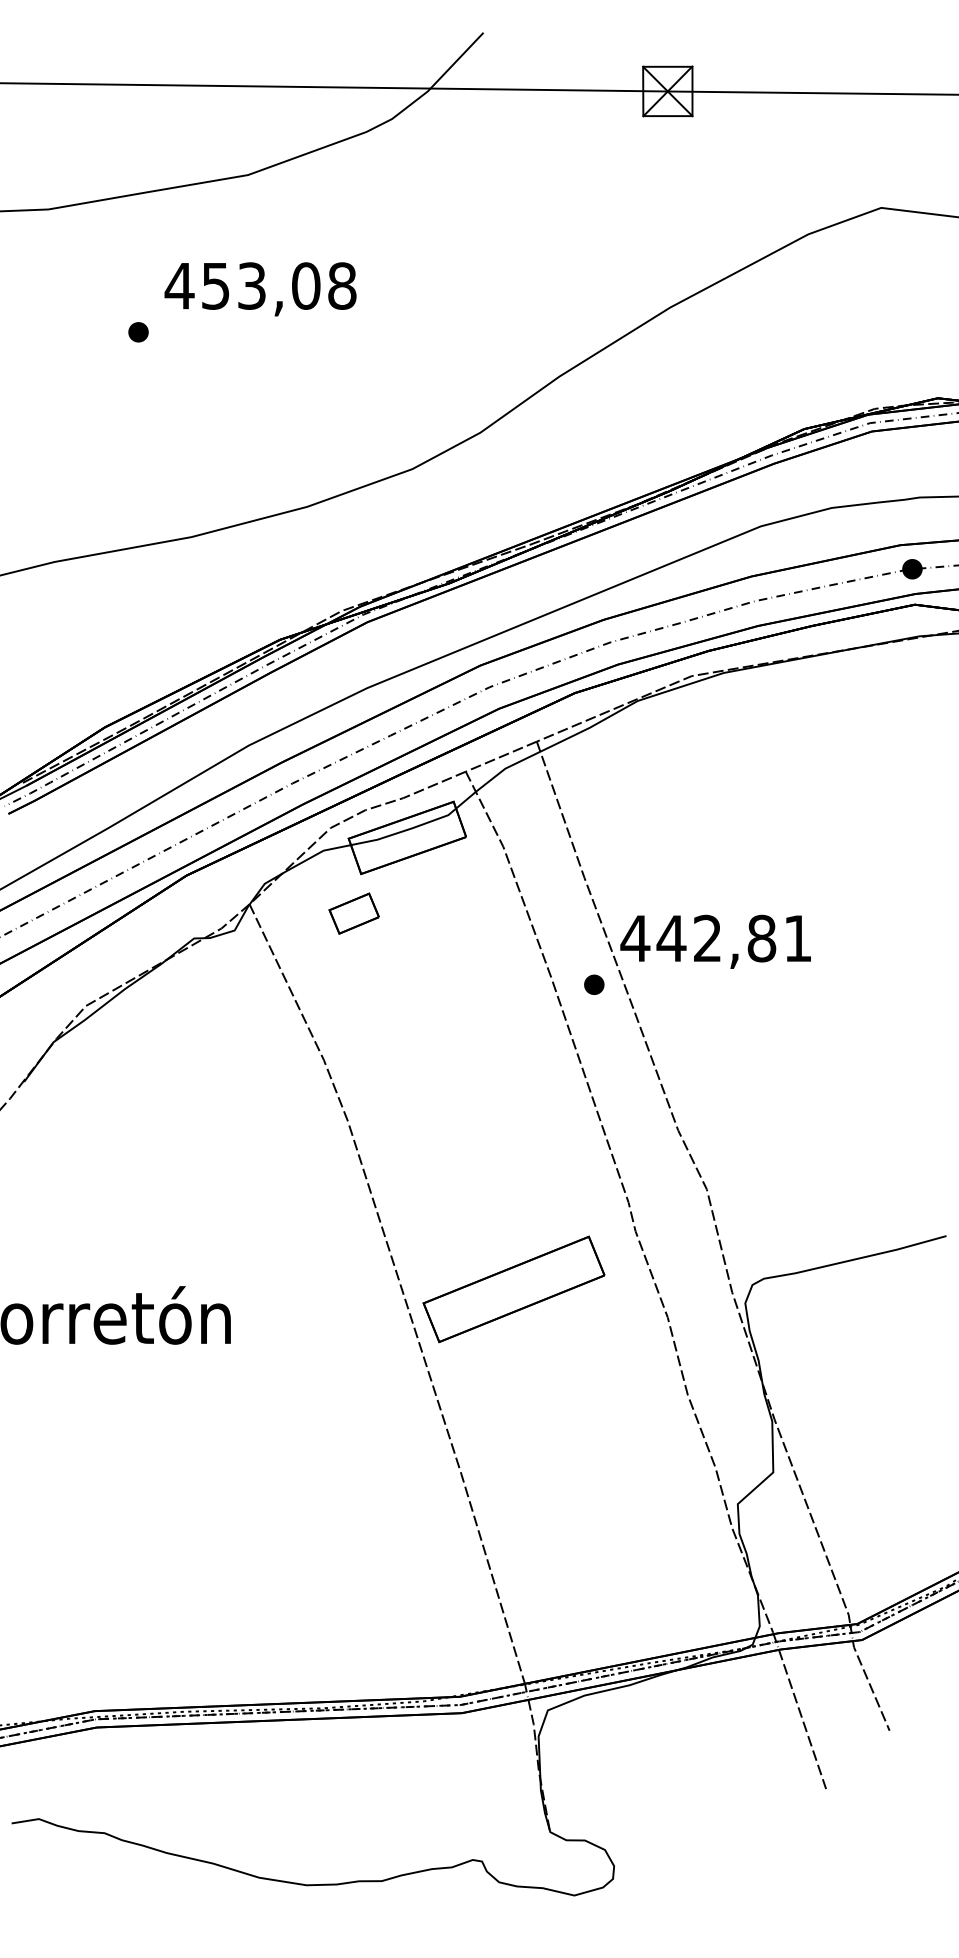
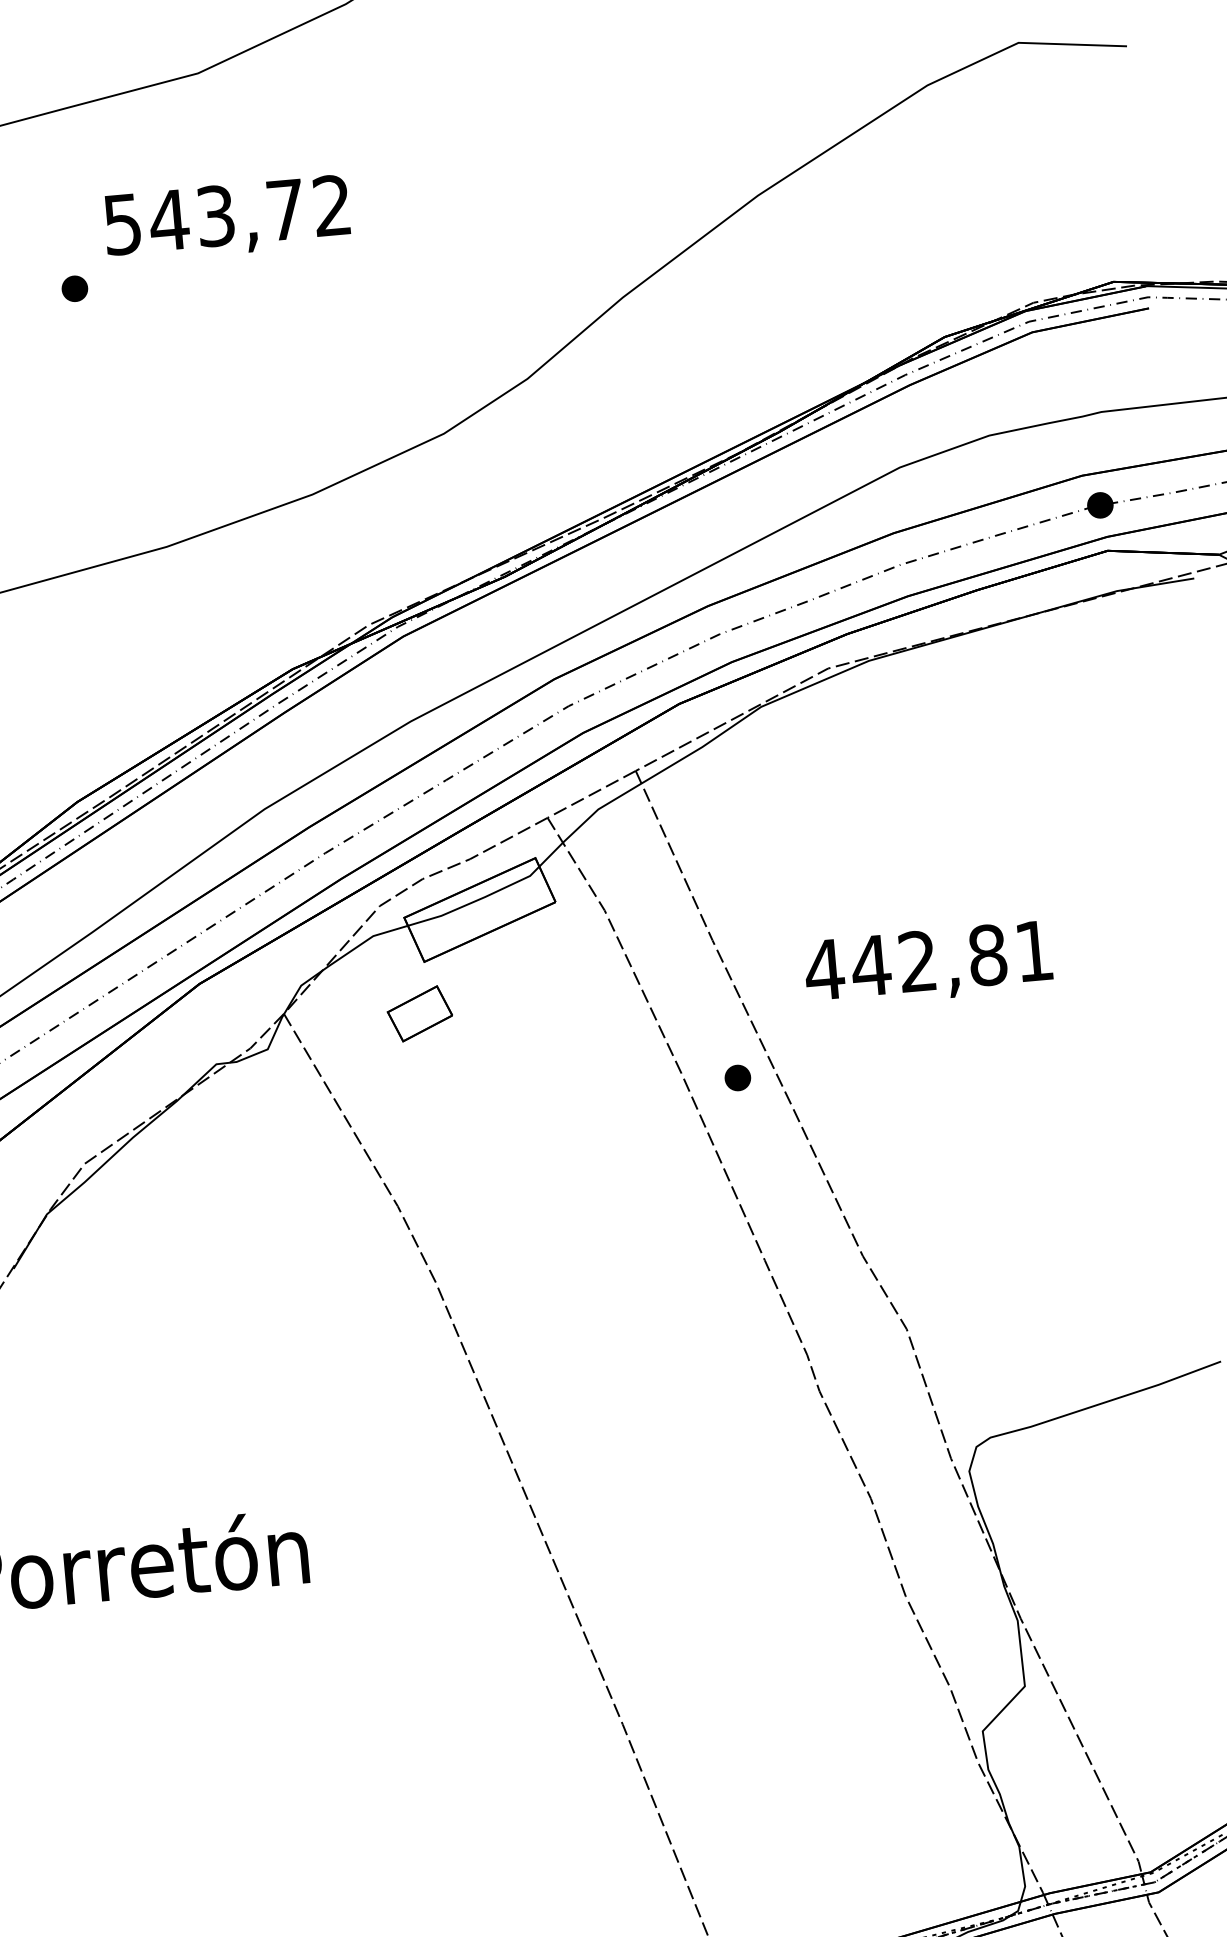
text: (260, 285) -> (226, 214), 453,08 -> 543,72
text: (715, 941) -> (928, 964), moved
part: (513, 1289) -> (668, 1480), removed

